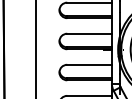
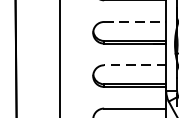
line: (90, 33) -> (136, 21), solid -> dashed
line: (89, 64) -> (135, 64), solid -> dashed

